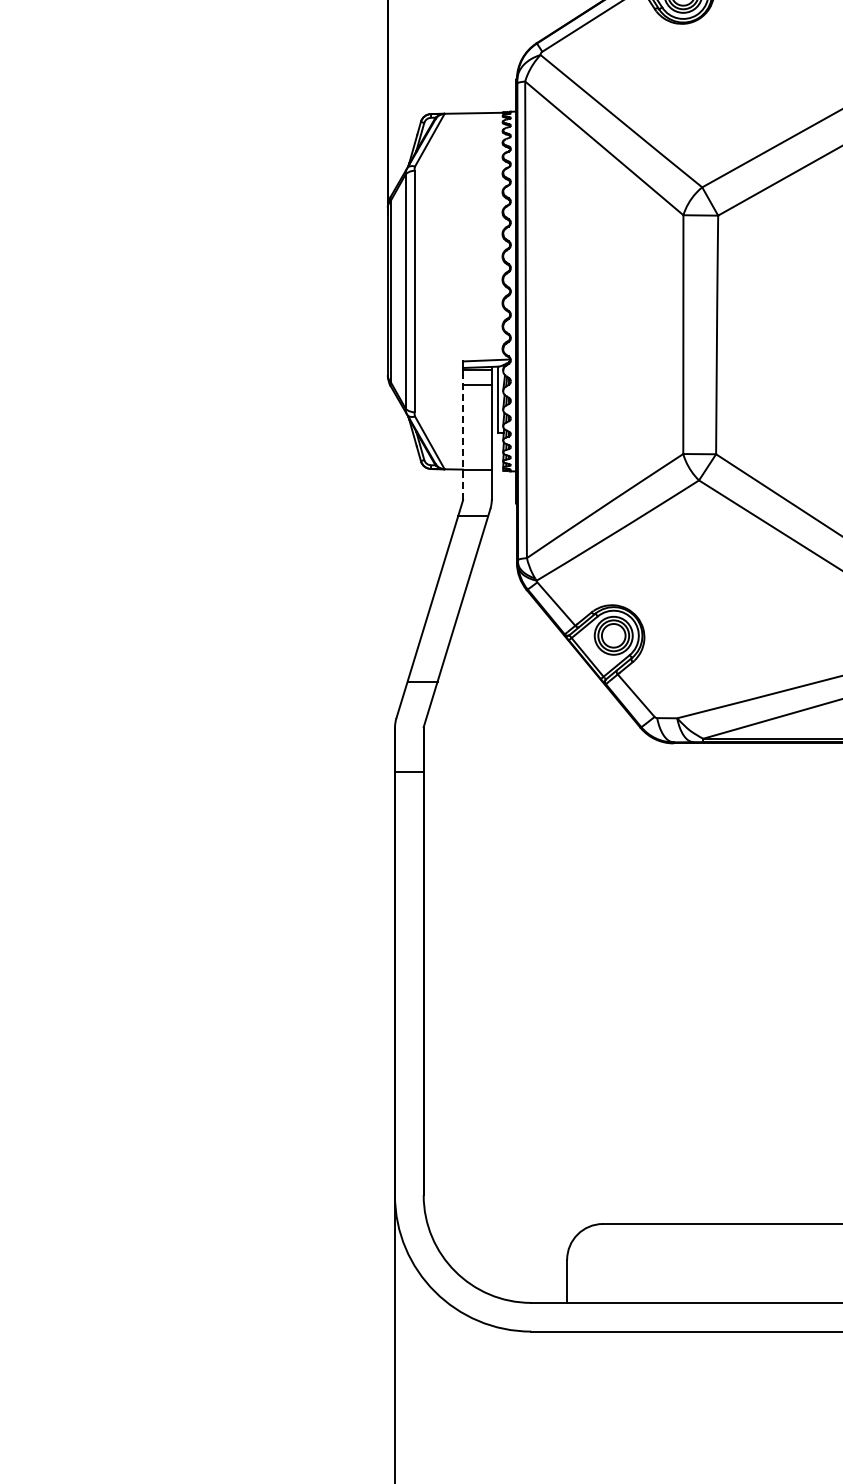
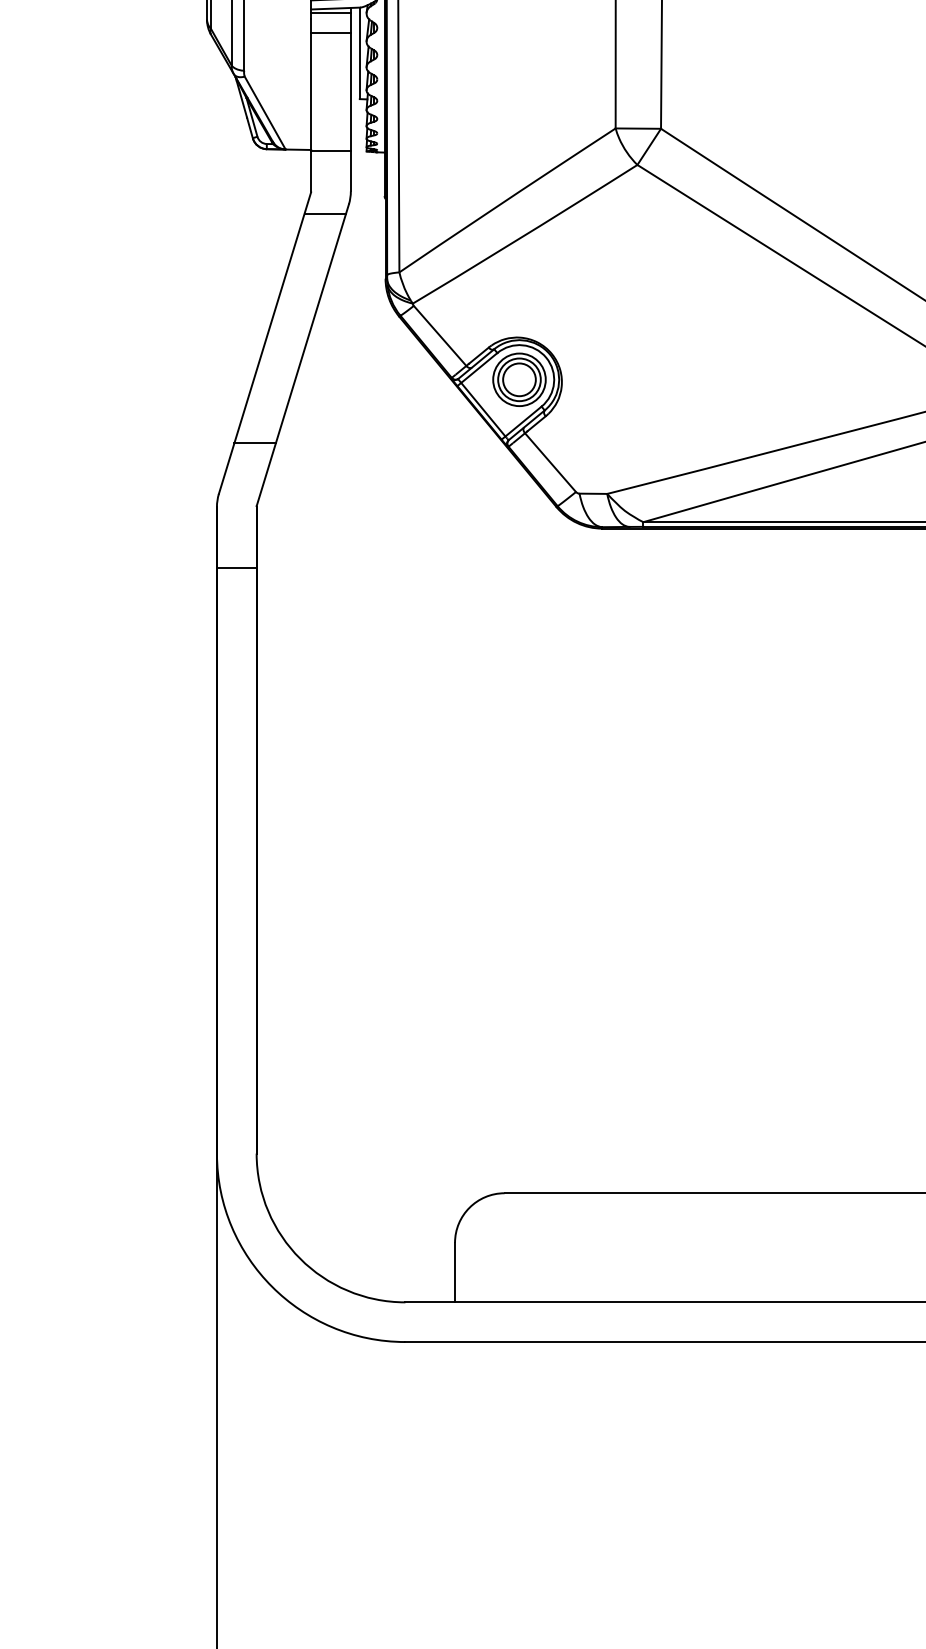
line: (463, 436) -> (311, 104), dashed -> solid

